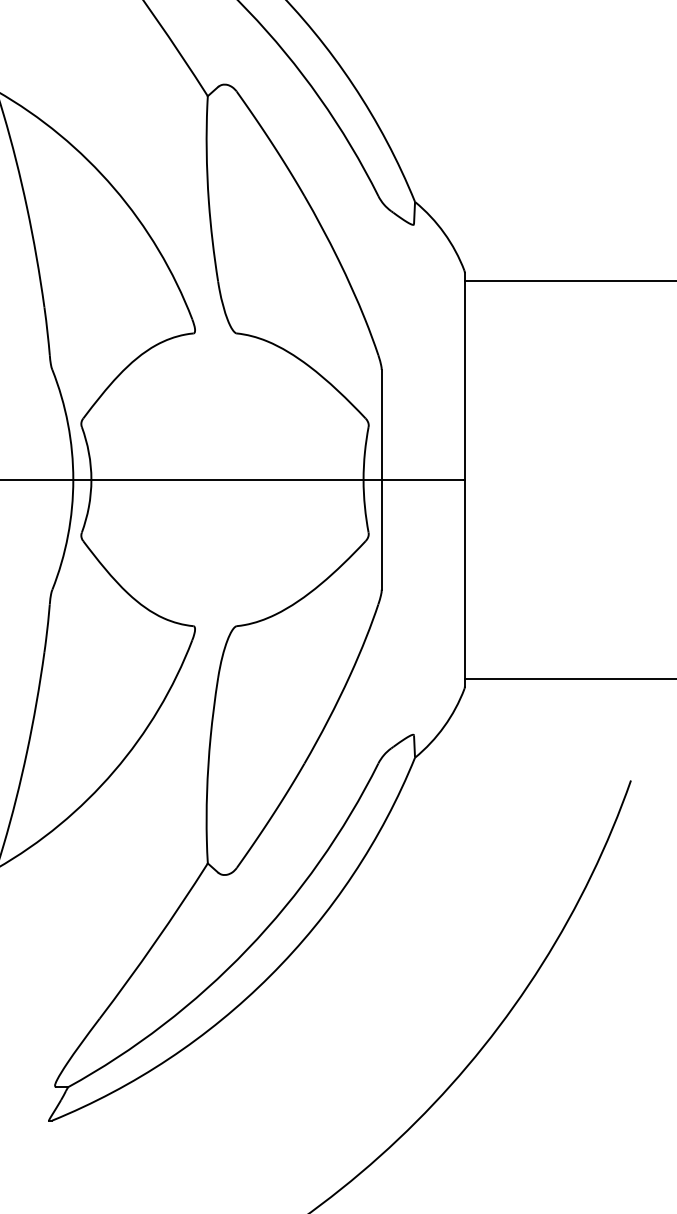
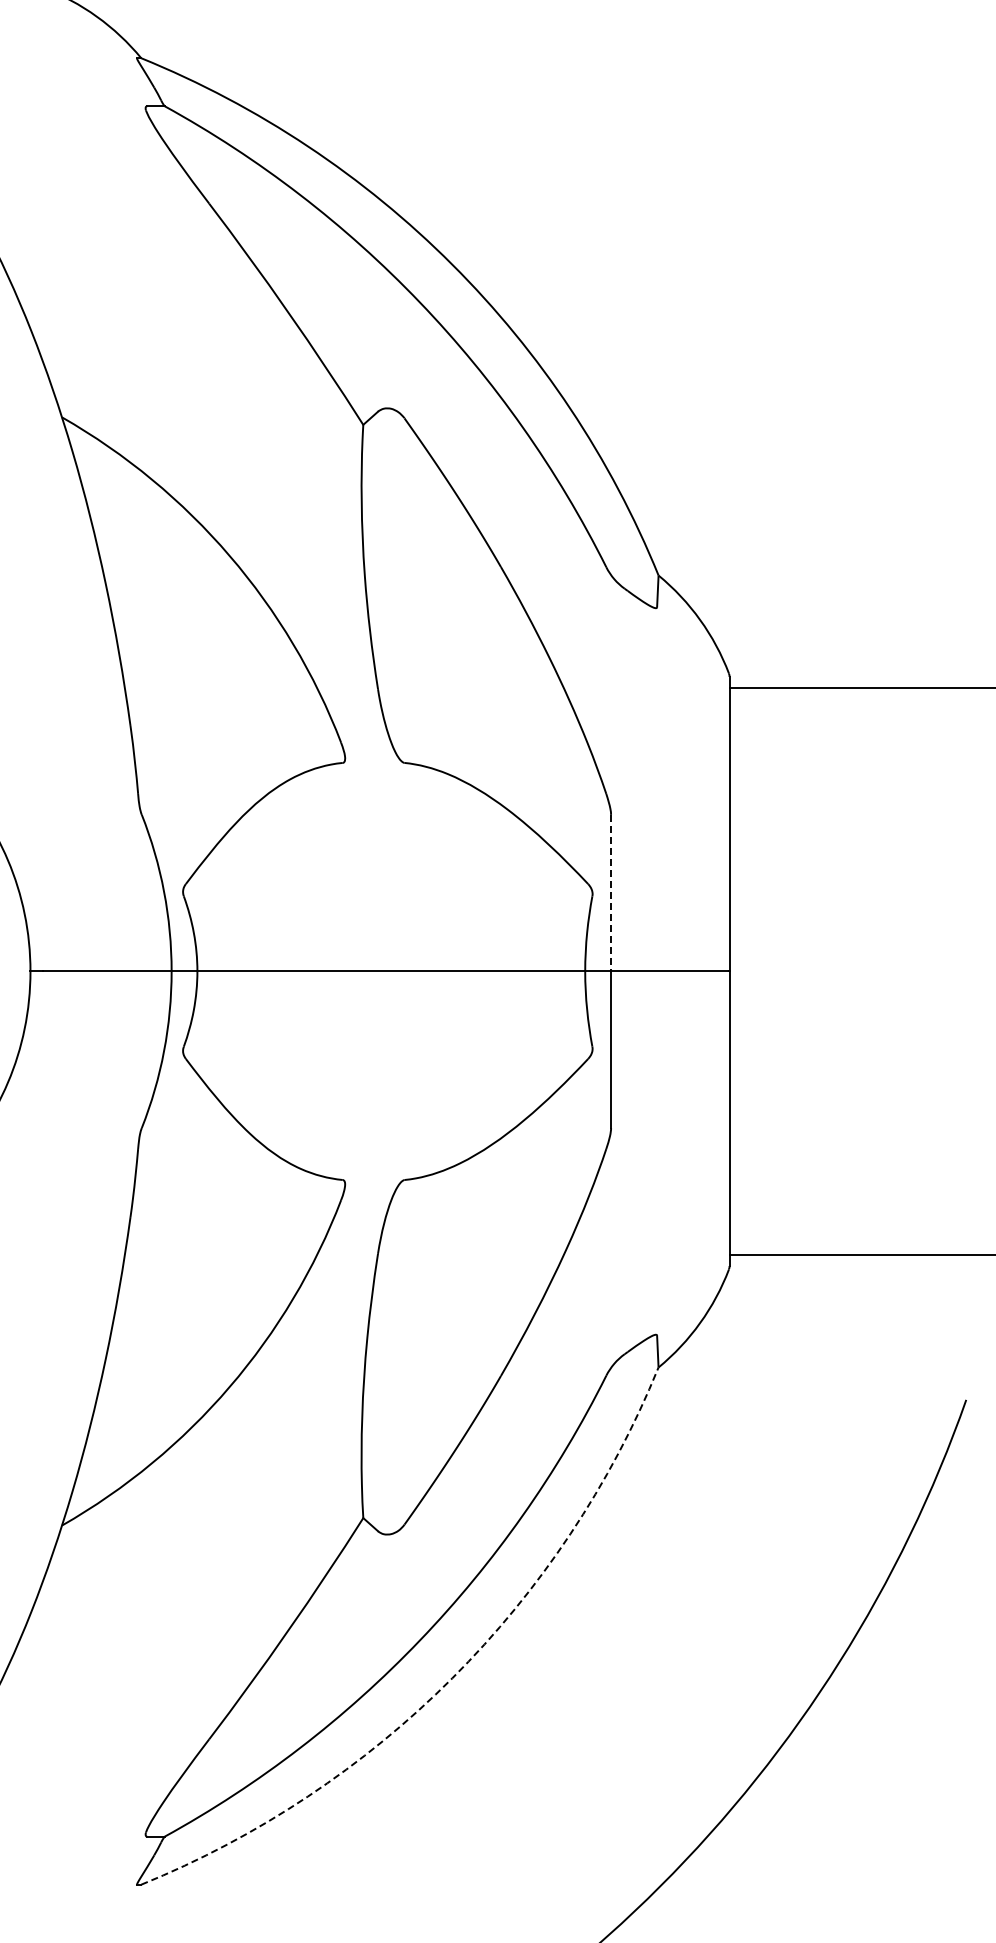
line: (382, 425) -> (611, 893), solid -> dashed
arc: (270, 976) -> (452, 1678), solid -> dashed

